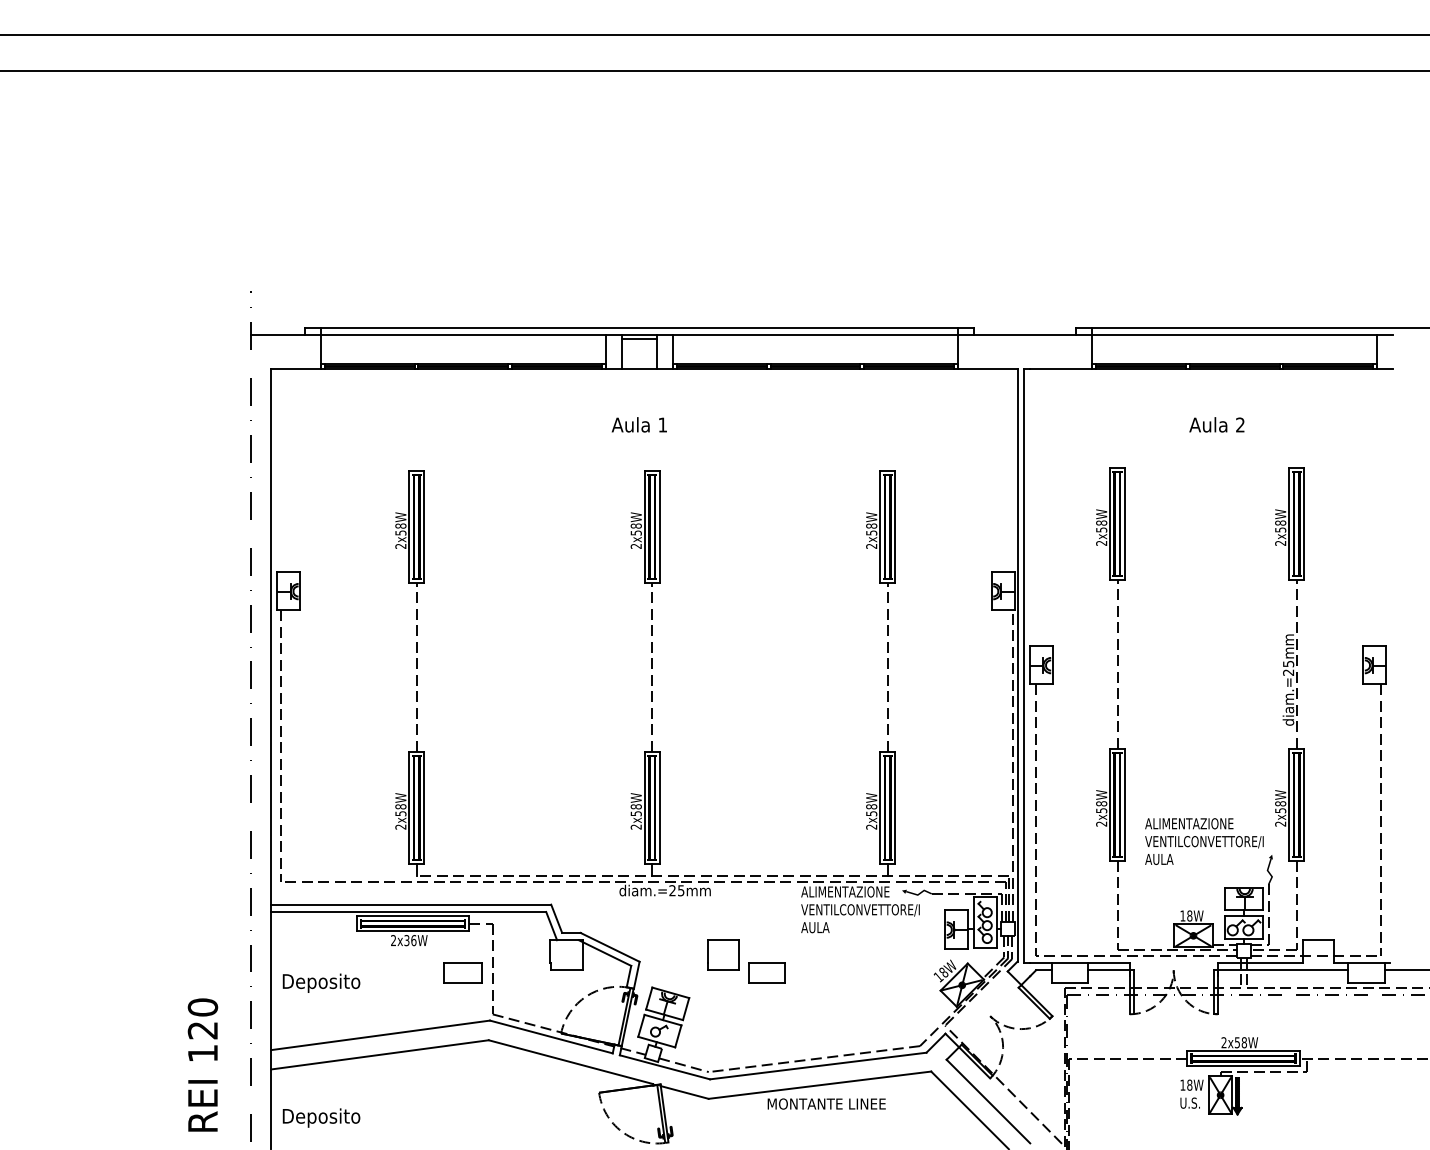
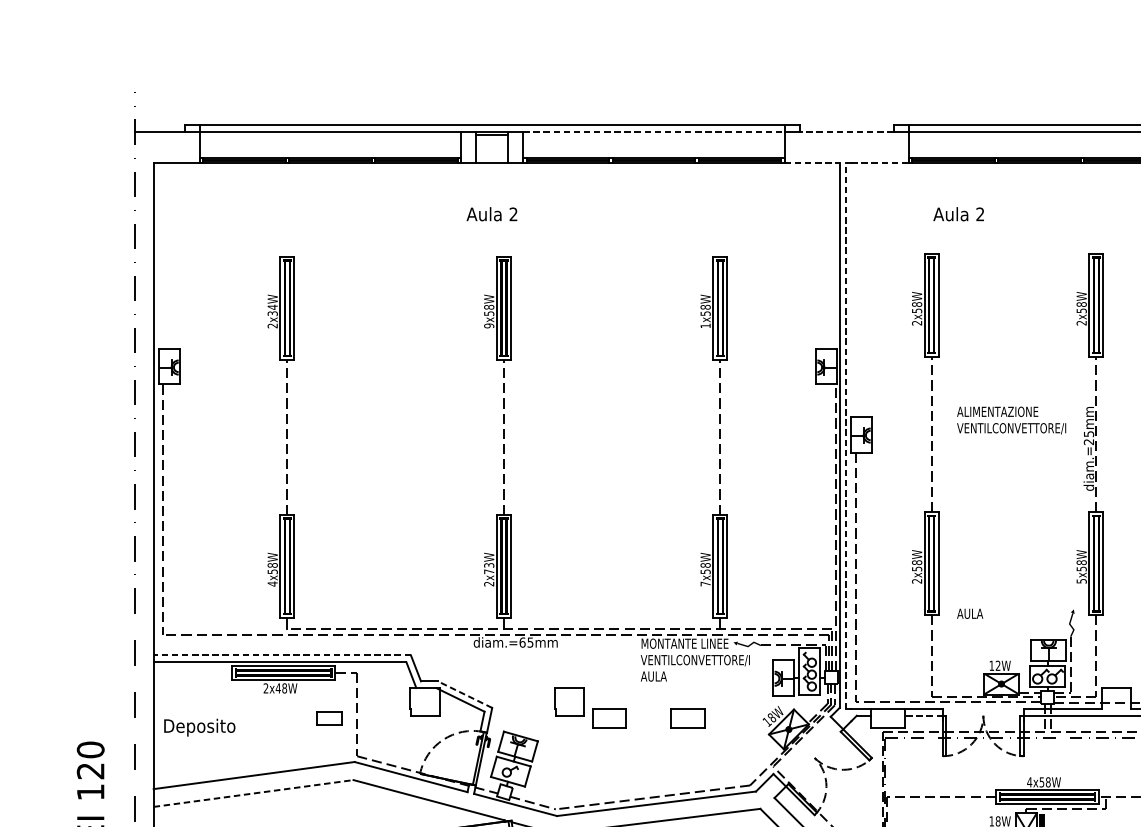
line: (816, 335) -> (654, 132), solid -> dashed
line: (1024, 335) -> (846, 132), solid -> dashed
line: (987, 368) -> (812, 162), solid -> dashed
line: (1061, 368) -> (880, 162), solid -> dashed
text: (662, 424) -> (513, 213), 1 -> 2
text: (1216, 424) -> (958, 213), moved
text: (400, 529) -> (272, 310), 2x58W -> 2x34W
text: (635, 545) -> (488, 325), 2x58W -> 9x58W
text: (871, 546) -> (705, 326), 2x58W -> 1x58W
line: (1024, 665) -> (846, 435), solid -> dashed
text: (635, 810) -> (488, 568), 2x58W -> 2x73W
text: (1280, 823) -> (1081, 580), 2x58W -> 5x58W
text: (400, 826) -> (272, 583), 2x58W -> 4x58W
text: (871, 826) -> (705, 583), 2x58W -> 7x58W
text: (1204, 833) -> (1011, 420), moved
text: (672, 890) -> (522, 642), diam.=25mm -> diam.=65mm
text: (848, 891) -> (684, 643), ALIMENTAZIONE -> MONTANTE LINEE
line: (411, 904) -> (282, 655), solid -> dashed
text: (1189, 915) -> (997, 665), 18W -> 12W
text: (410, 940) -> (281, 688), 2x36W -> 2x48W
line: (610, 947) -> (465, 694), solid -> dashed
line: (1109, 970) -> (924, 715), solid -> dashed
part: (462, 972) -> (329, 717), size x0.7
part: (851, 972) -> (687, 717), added
text: (1223, 1042) -> (1029, 782), 2x58W -> 4x58W
line: (380, 1054) -> (253, 793), solid -> dashed

